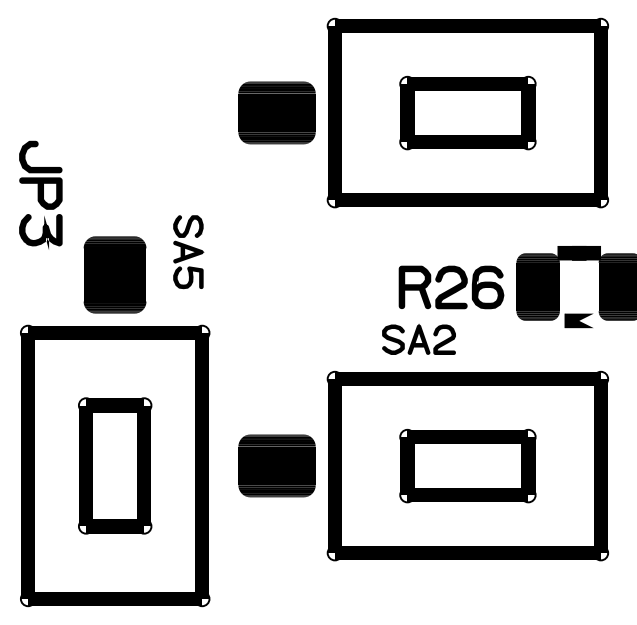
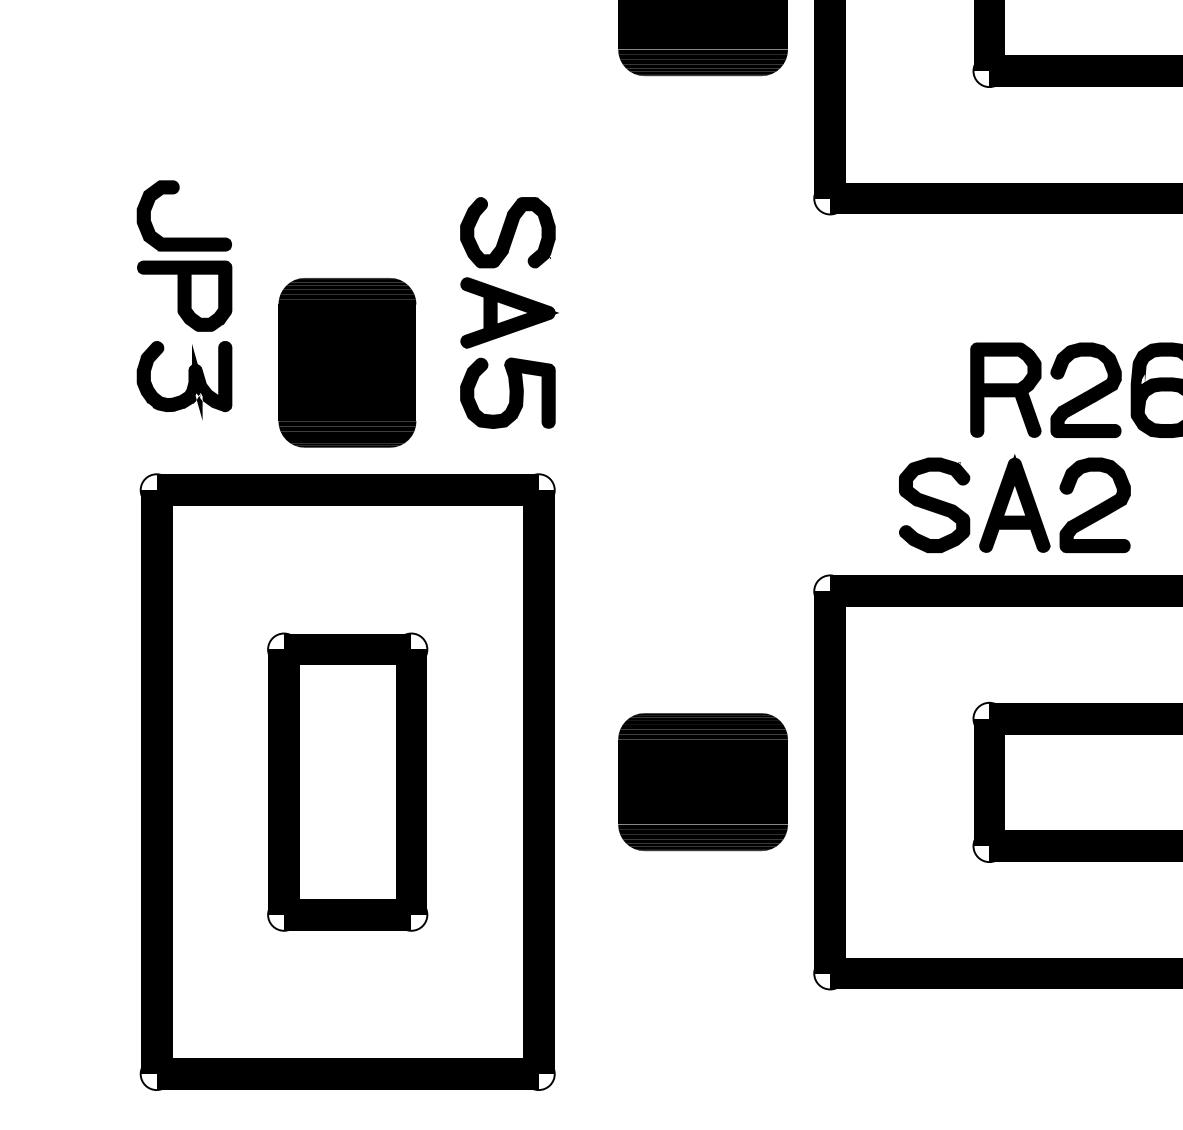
part: (40, 194) -> (183, 298), moved
part: (188, 251) -> (508, 311), size x1.43
part: (418, 339) -> (1013, 504), size x1.43

